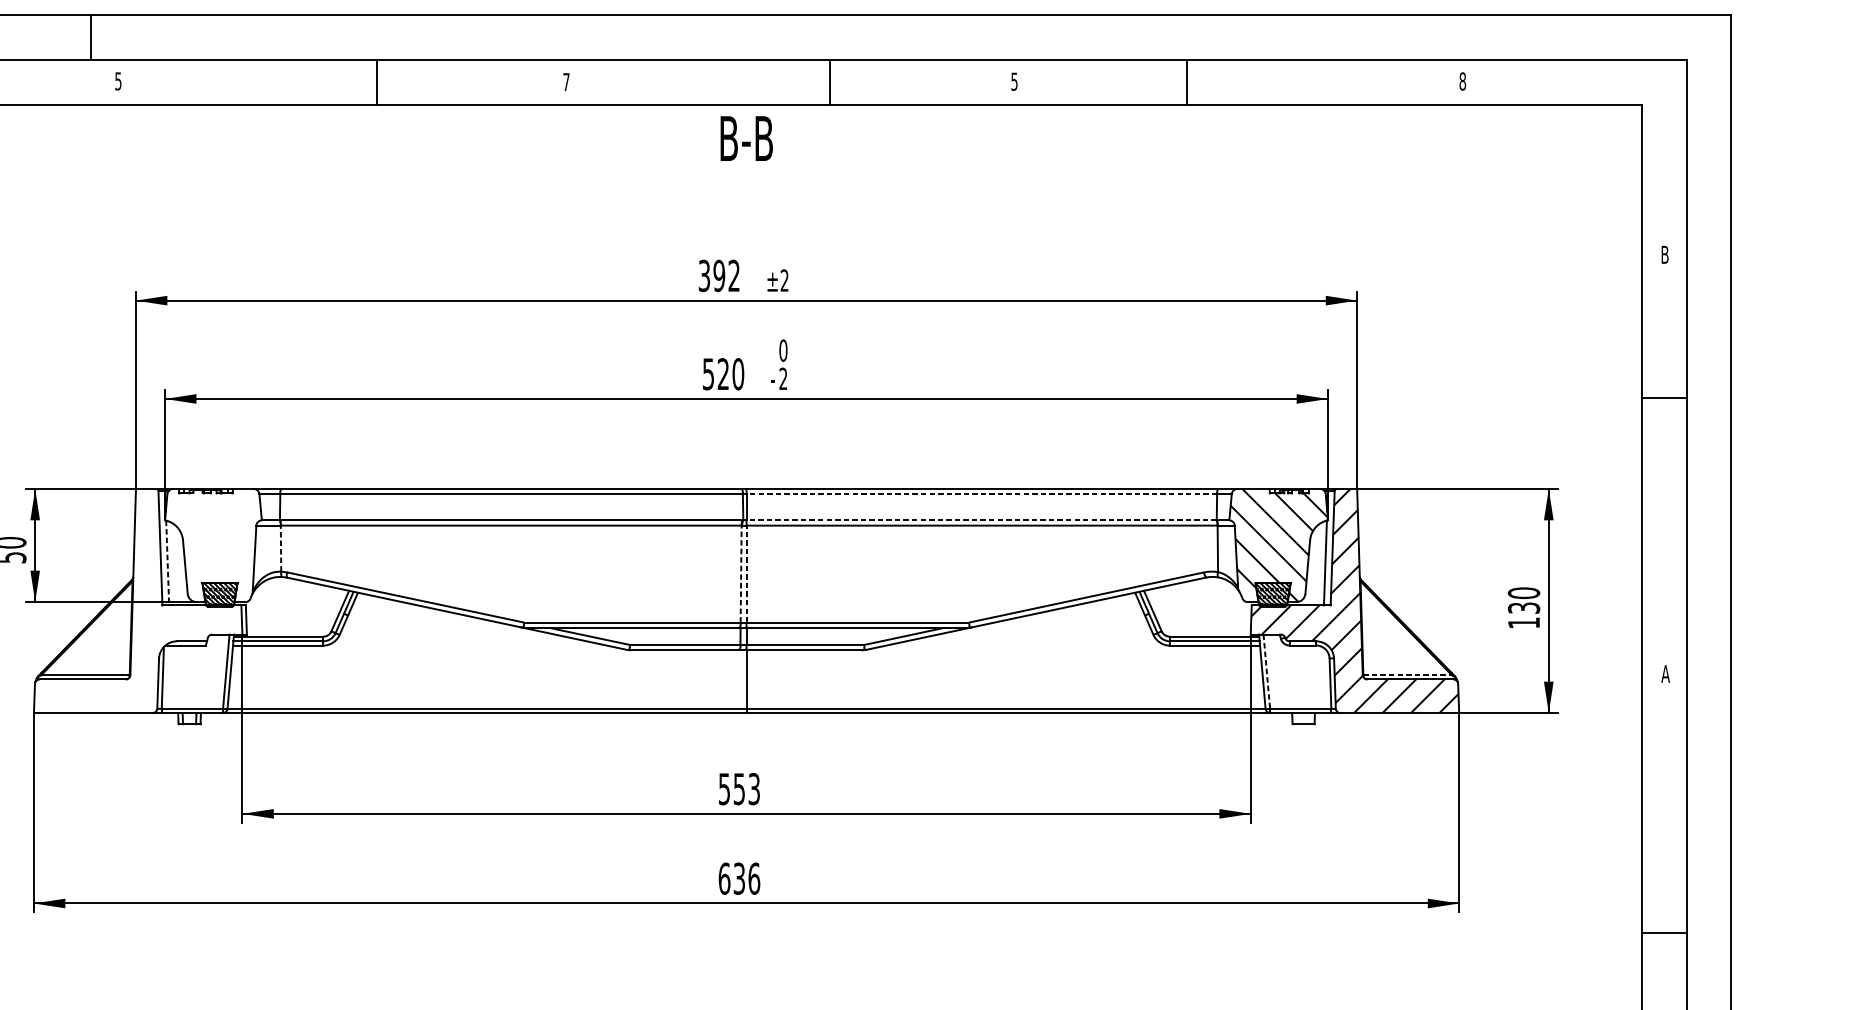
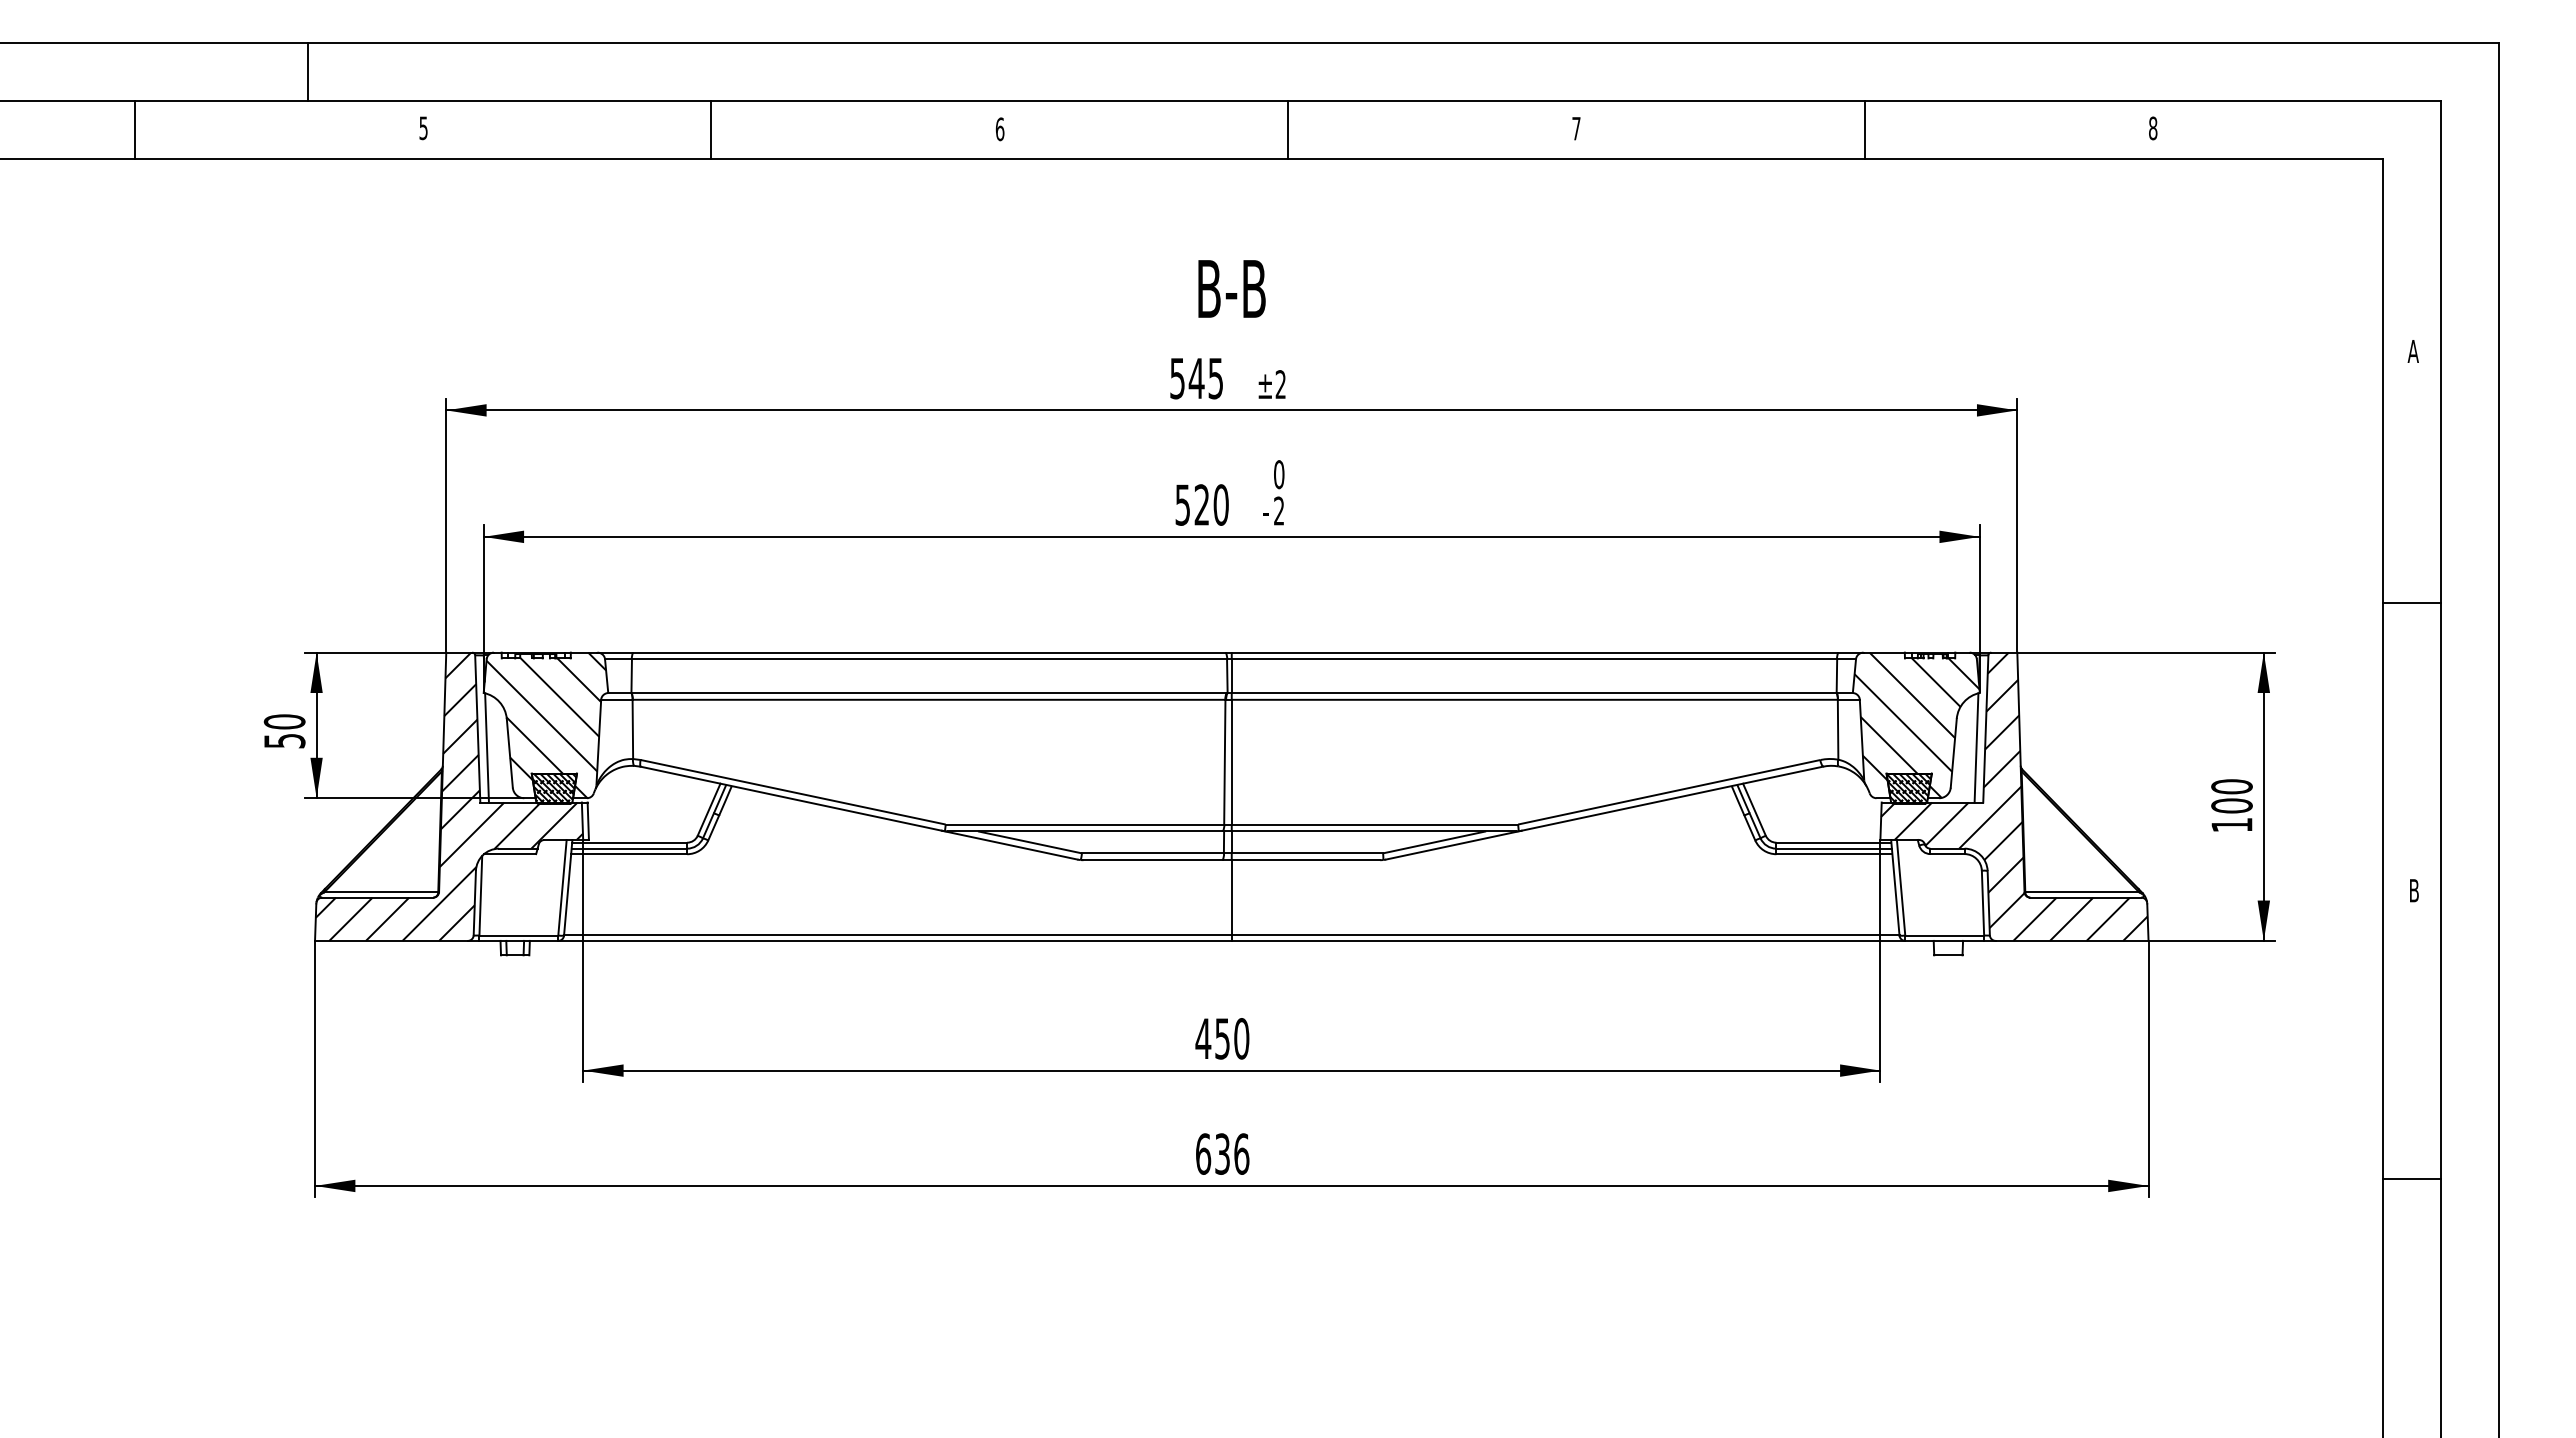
line: (91, 38) -> (307, 72), moved
text: (1014, 81) -> (1576, 128), 5 -> 7
line: (377, 82) -> (711, 129), moved
text: (566, 82) -> (999, 129), 7 -> 6
line: (830, 82) -> (1288, 129), moved
line: (1187, 82) -> (1864, 129), moved
text: (746, 138) -> (1231, 288), moved
text: (1664, 254) -> (2412, 351), B -> A
text: (719, 275) -> (1196, 378), 392 -> 545
line: (1664, 397) -> (2412, 602), moved
line: (981, 494) -> (1534, 659), dashed -> solid
line: (981, 520) -> (1533, 693), dashed -> solid
hatch: (213, 545) -> (546, 725), added
line: (280, 548) -> (632, 729), dashed -> solid
line: (168, 562) -> (487, 747), dashed -> solid
line: (740, 573) -> (1224, 761), dashed -> solid
line: (746, 573) -> (1231, 761), dashed -> solid
hatch: (137, 600) -> (448, 796), added
text: (1523, 607) -> (2231, 805), 130 -> 100
line: (1267, 671) -> (1901, 887), dashed -> solid
text: (1665, 673) -> (2413, 890), A -> B
line: (1407, 675) -> (2082, 892), dashed -> solid
text: (739, 788) -> (1222, 1038), 553 -> 450
line: (1664, 933) -> (2412, 1179), moved

